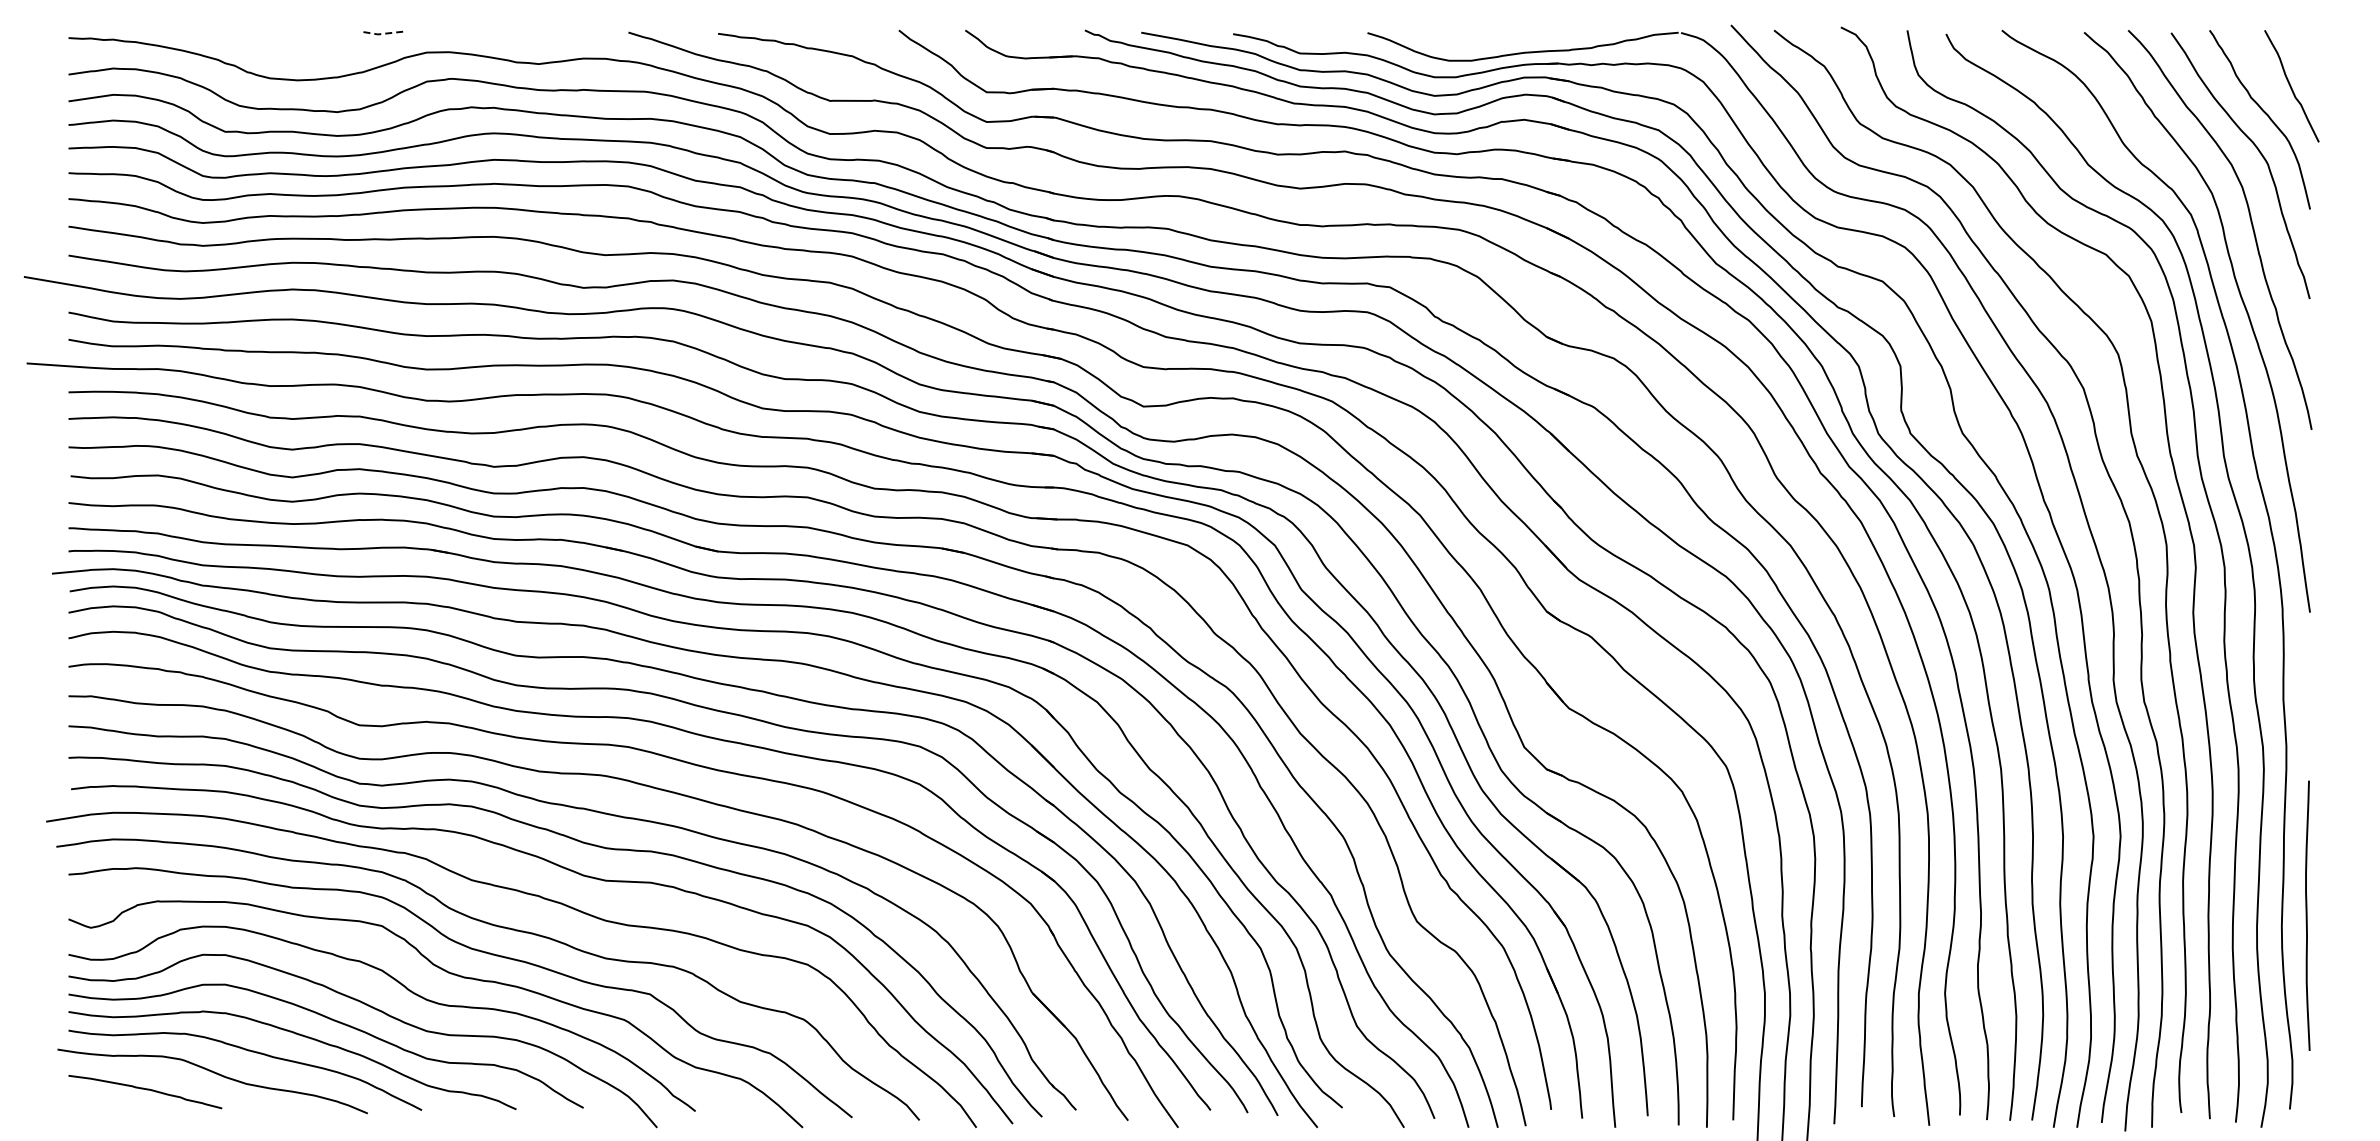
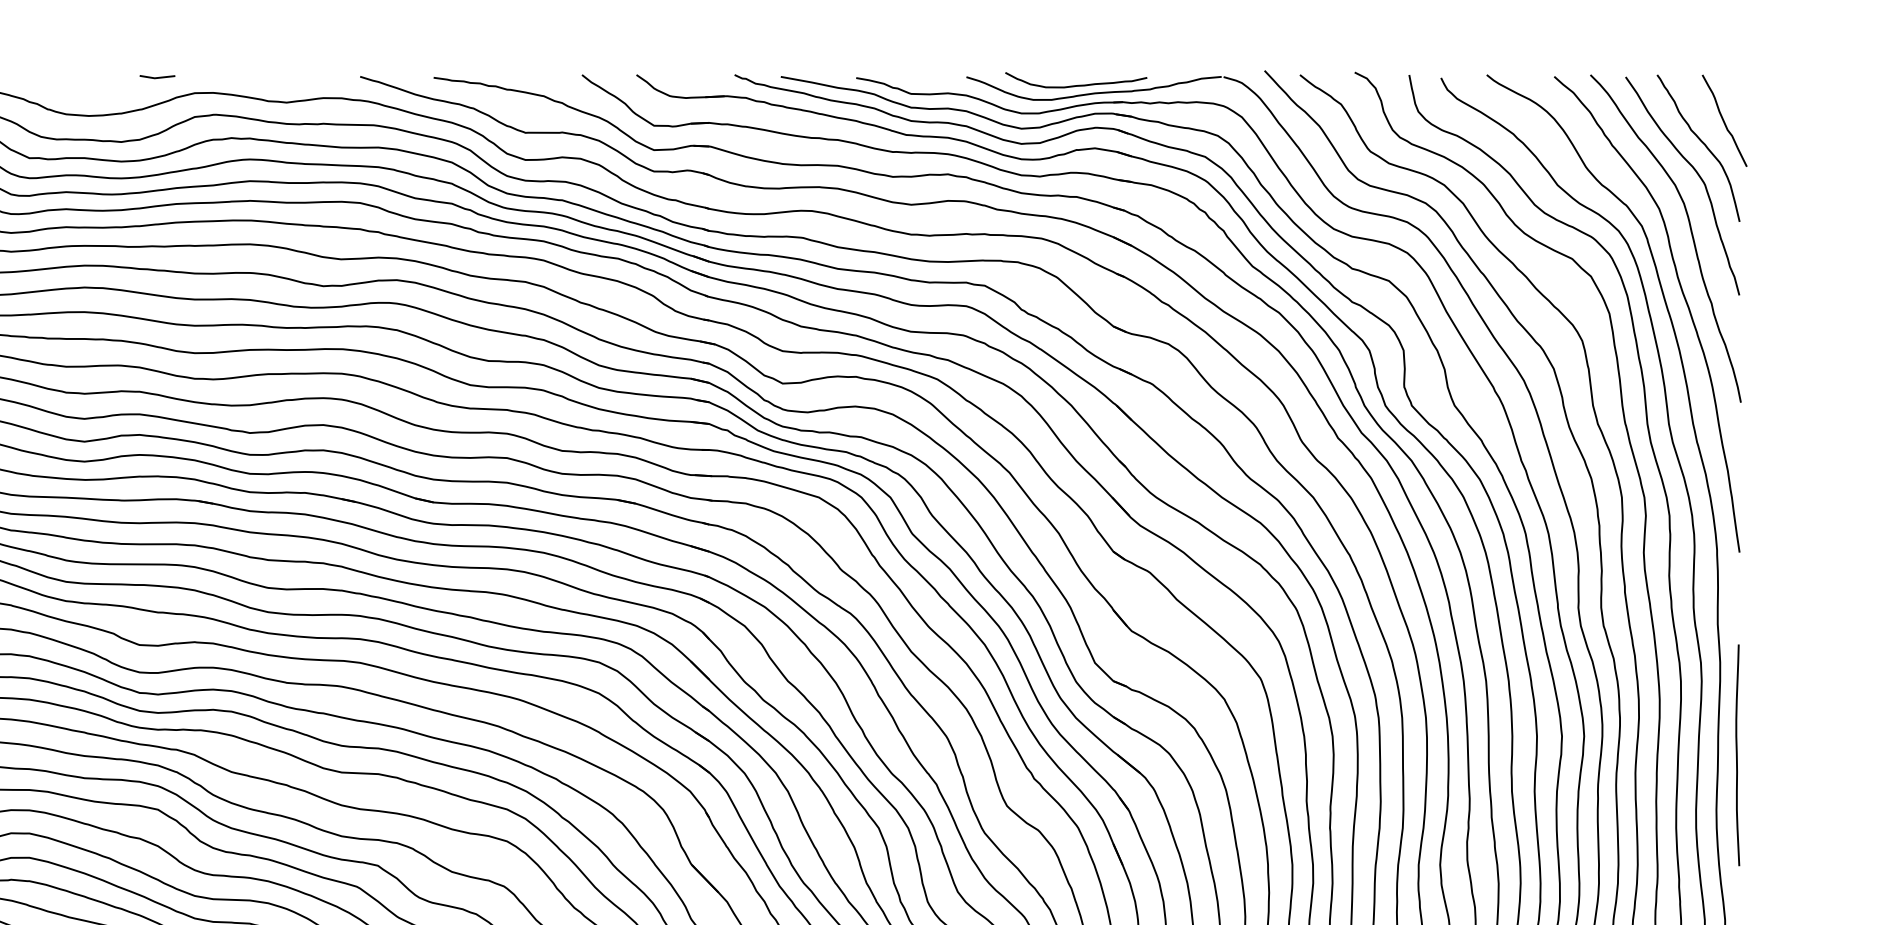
line: (380, 34) -> (156, 78), dashed -> solid
curve: (1501, 42) -> (1076, 84), added
curve: (2307, 915) -> (1737, 755), moved

